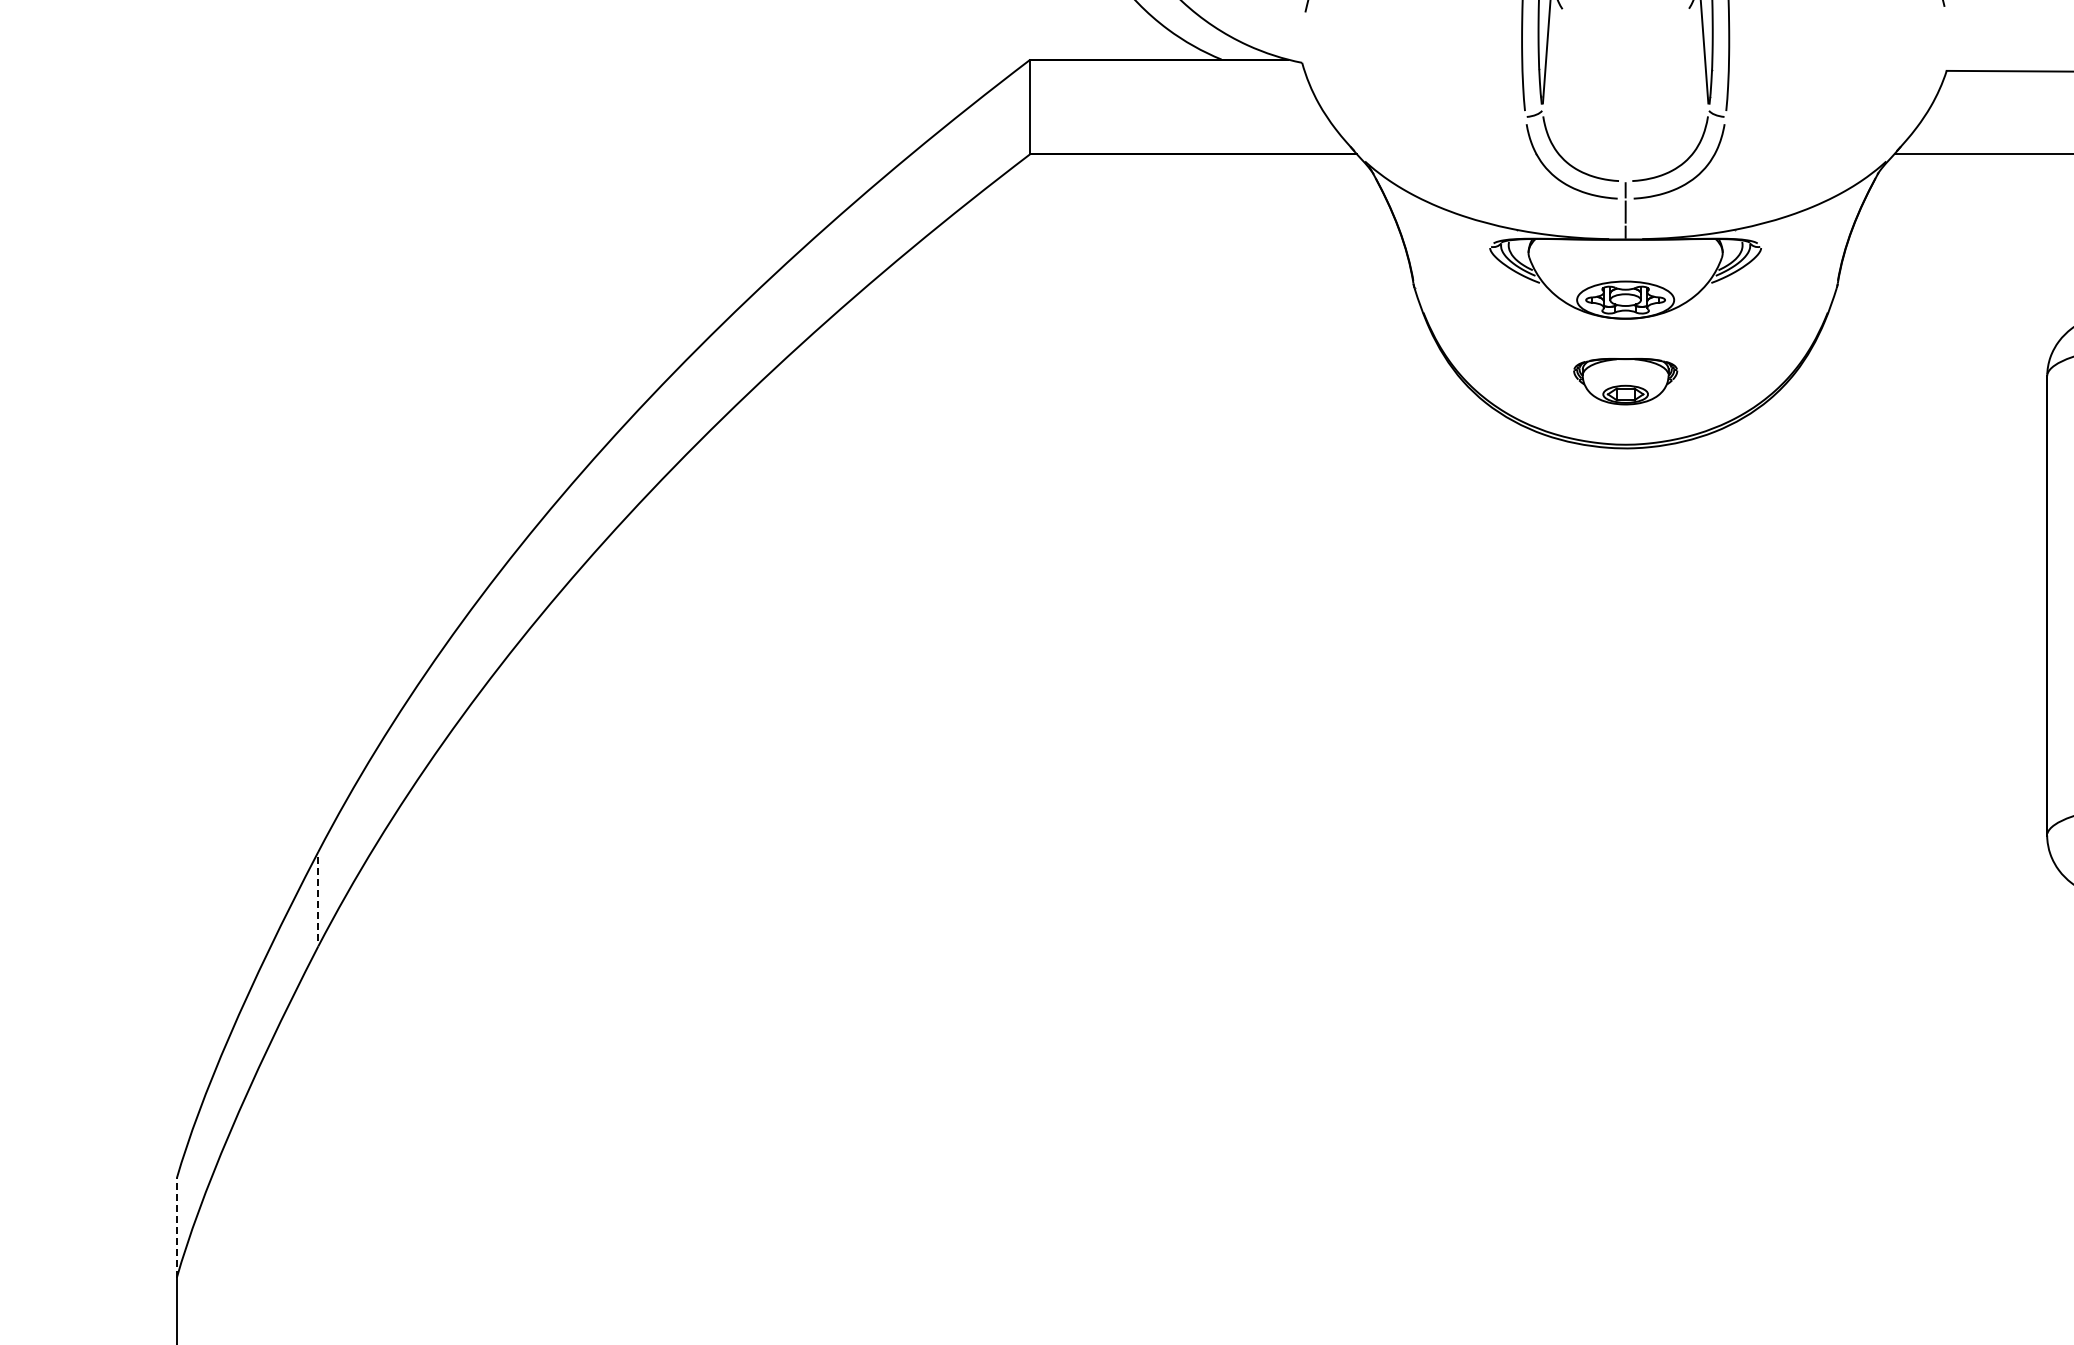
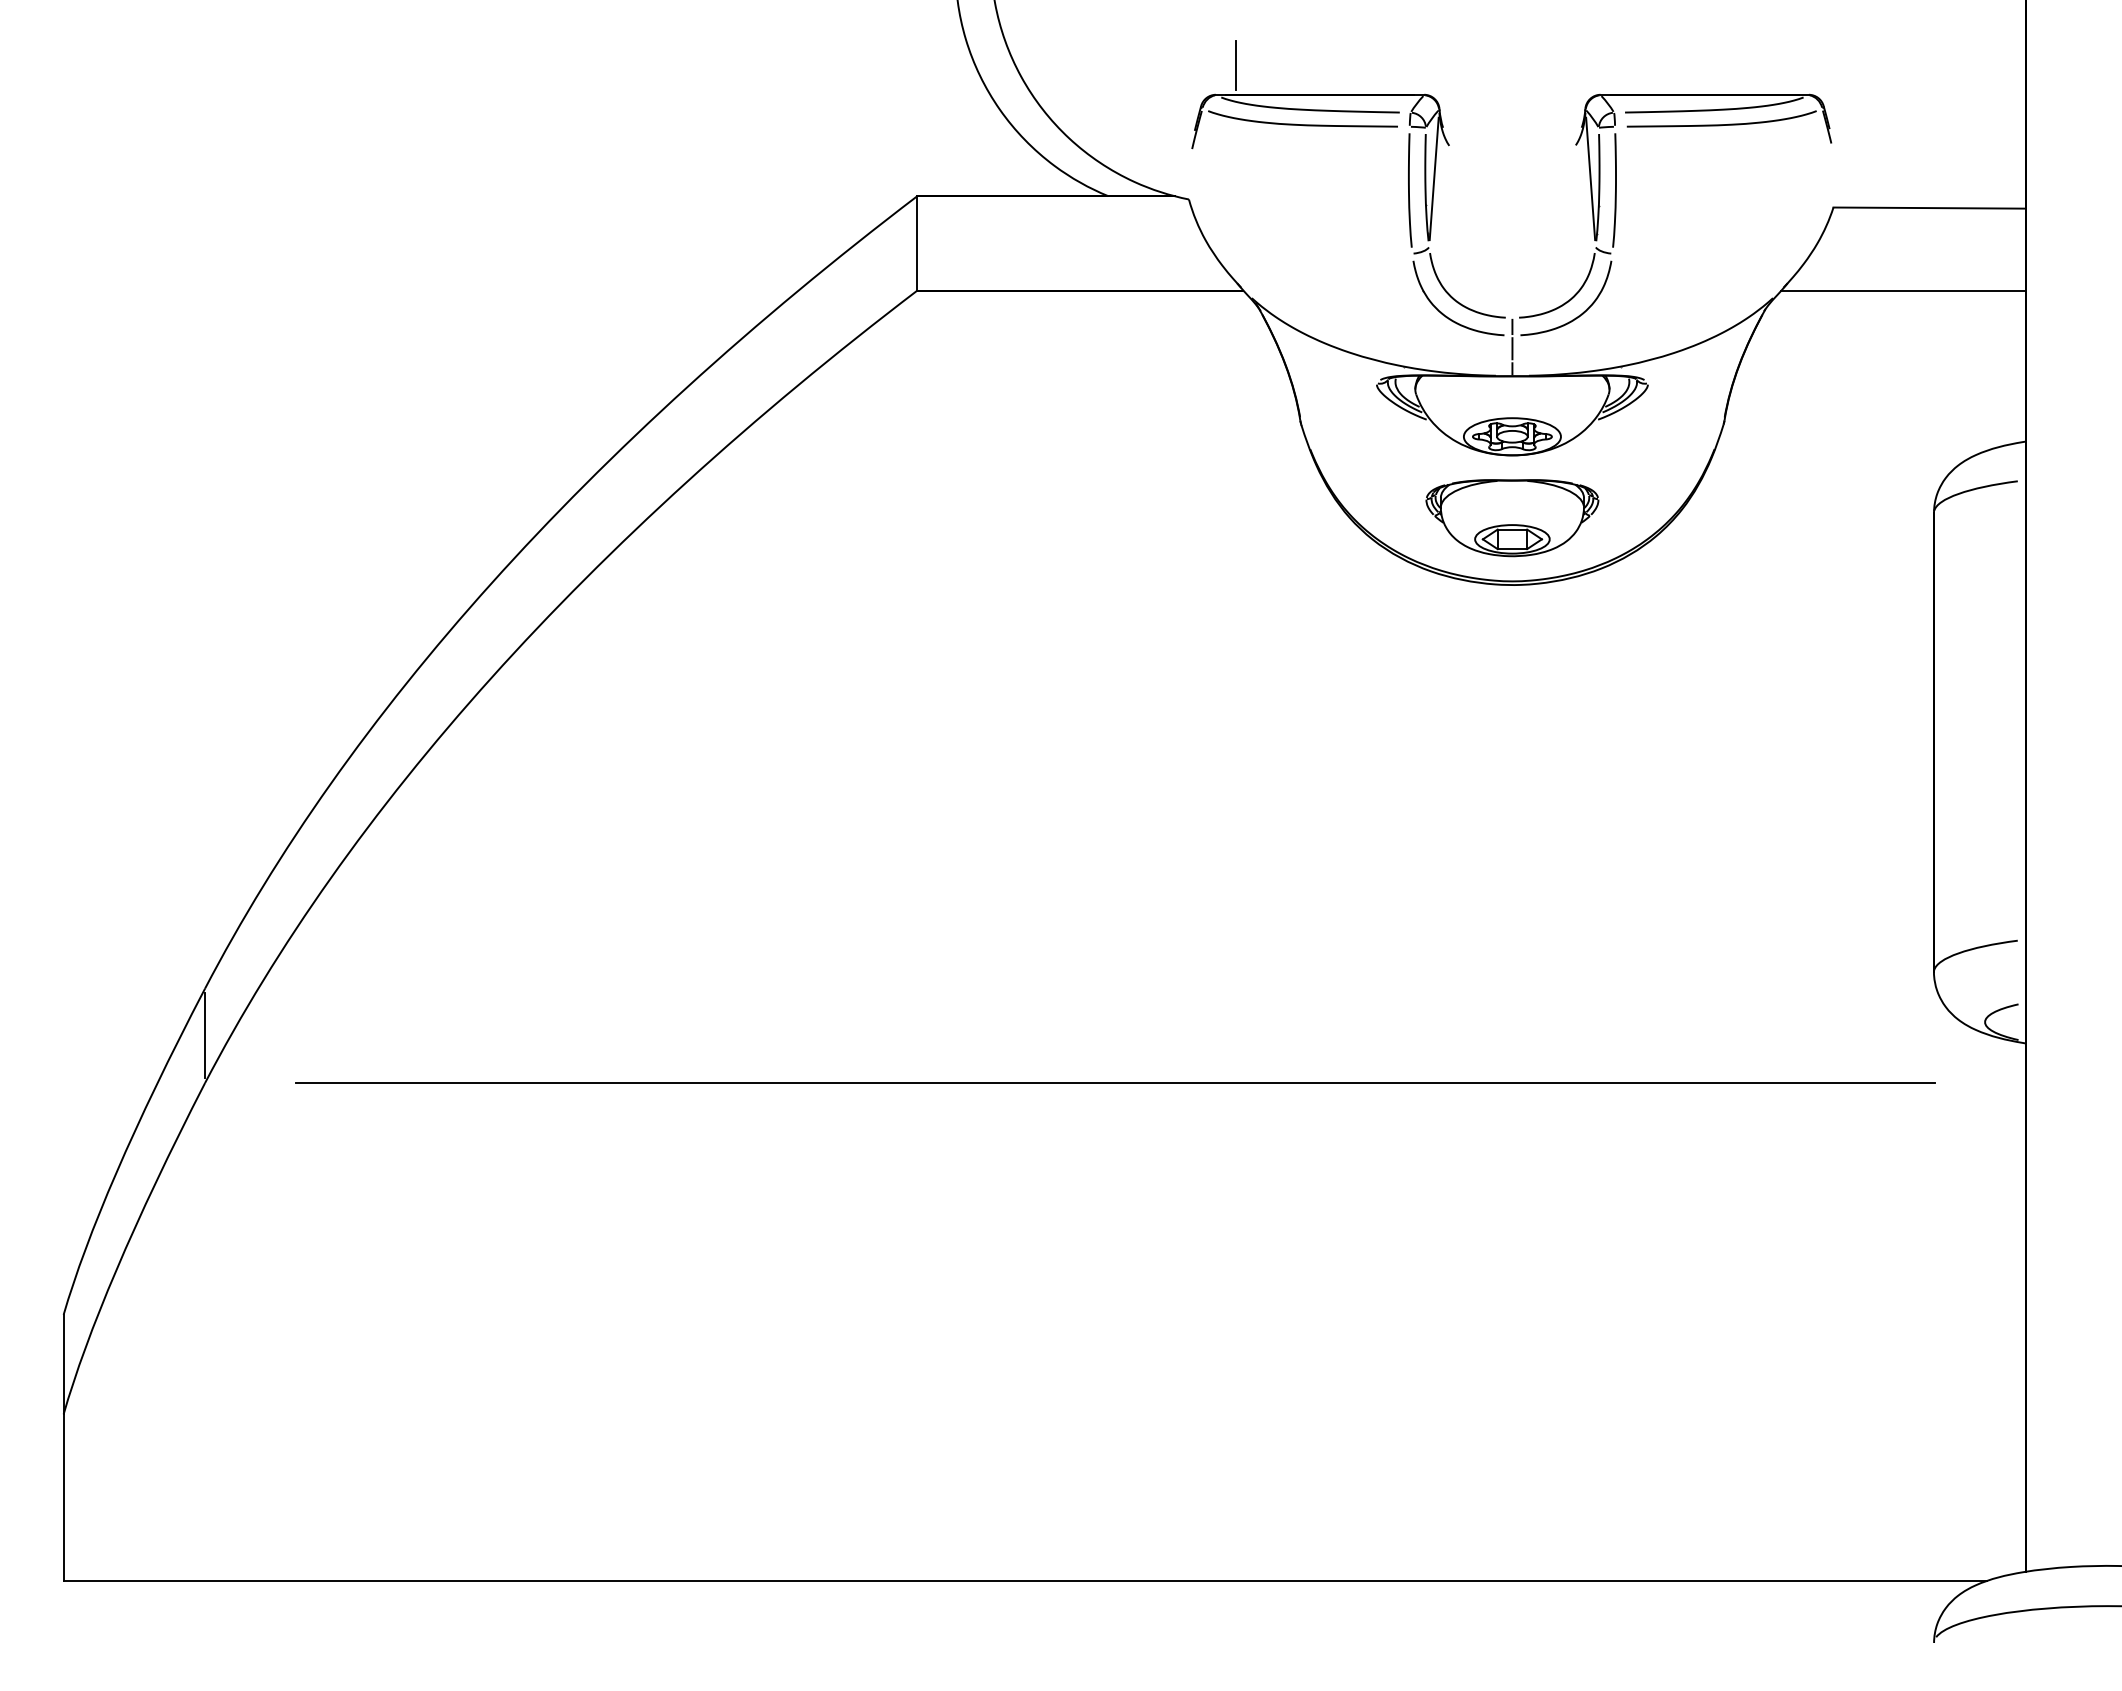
part: (1625, 381) -> (1512, 518), size x1.67
line: (318, 898) -> (205, 1035), dashed -> solid
line: (1228, 946) -> (1115, 1083), added
line: (176, 1227) -> (63, 1364), dashed -> solid

